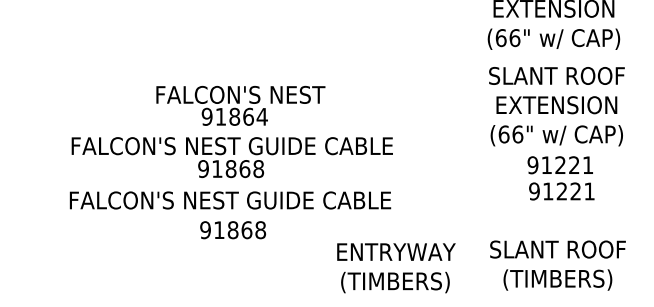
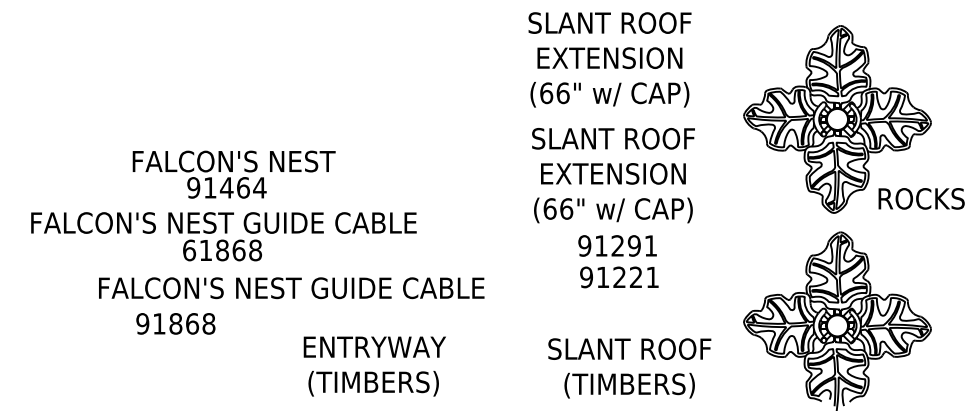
text: (234, 116) -> (226, 187), 91864 -> 91464
text: (573, 164) -> (633, 245), 91221 -> 91291
text: (203, 169) -> (189, 250), 91868 -> 61868
text: (230, 200) -> (291, 288), moved
text: (232, 229) -> (175, 323), moved
text: (557, 265) -> (629, 368), moved
text: (396, 268) -> (374, 366), moved

